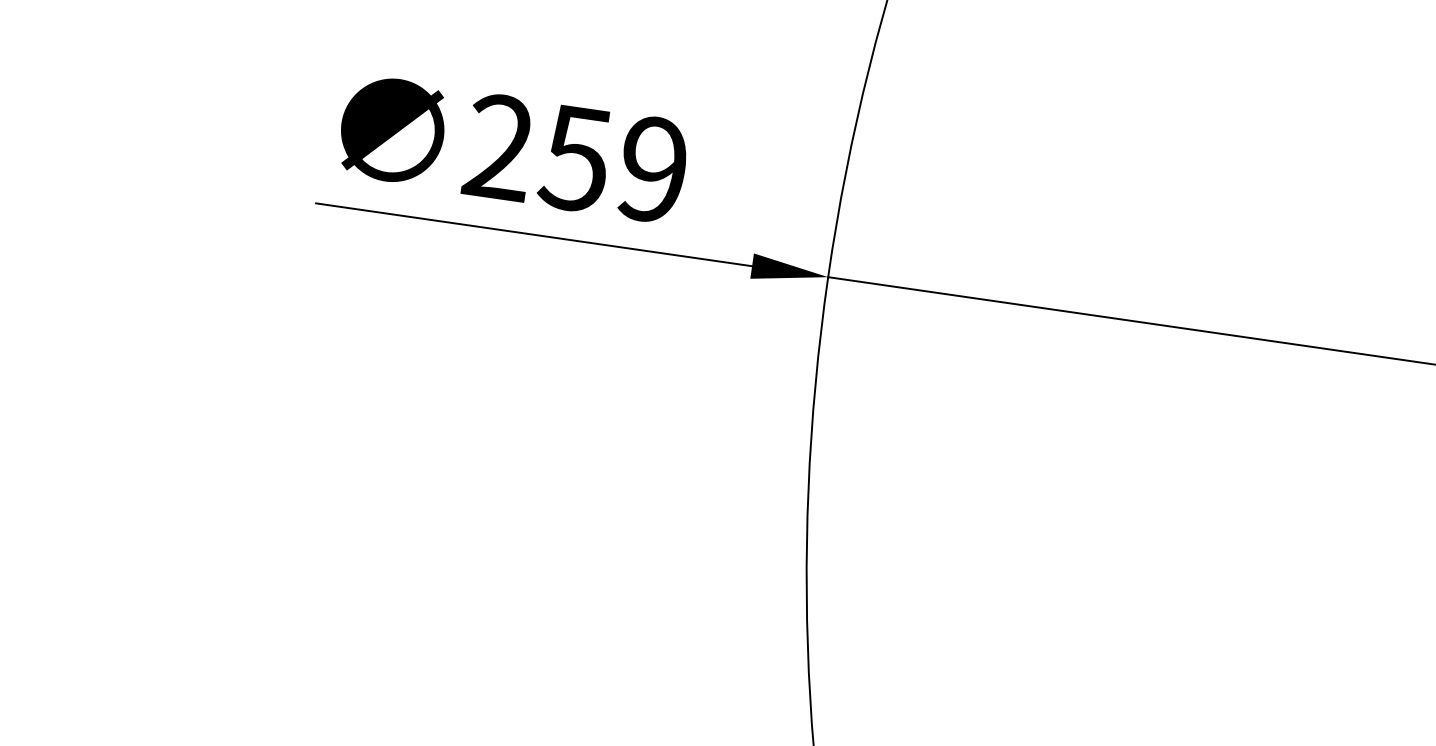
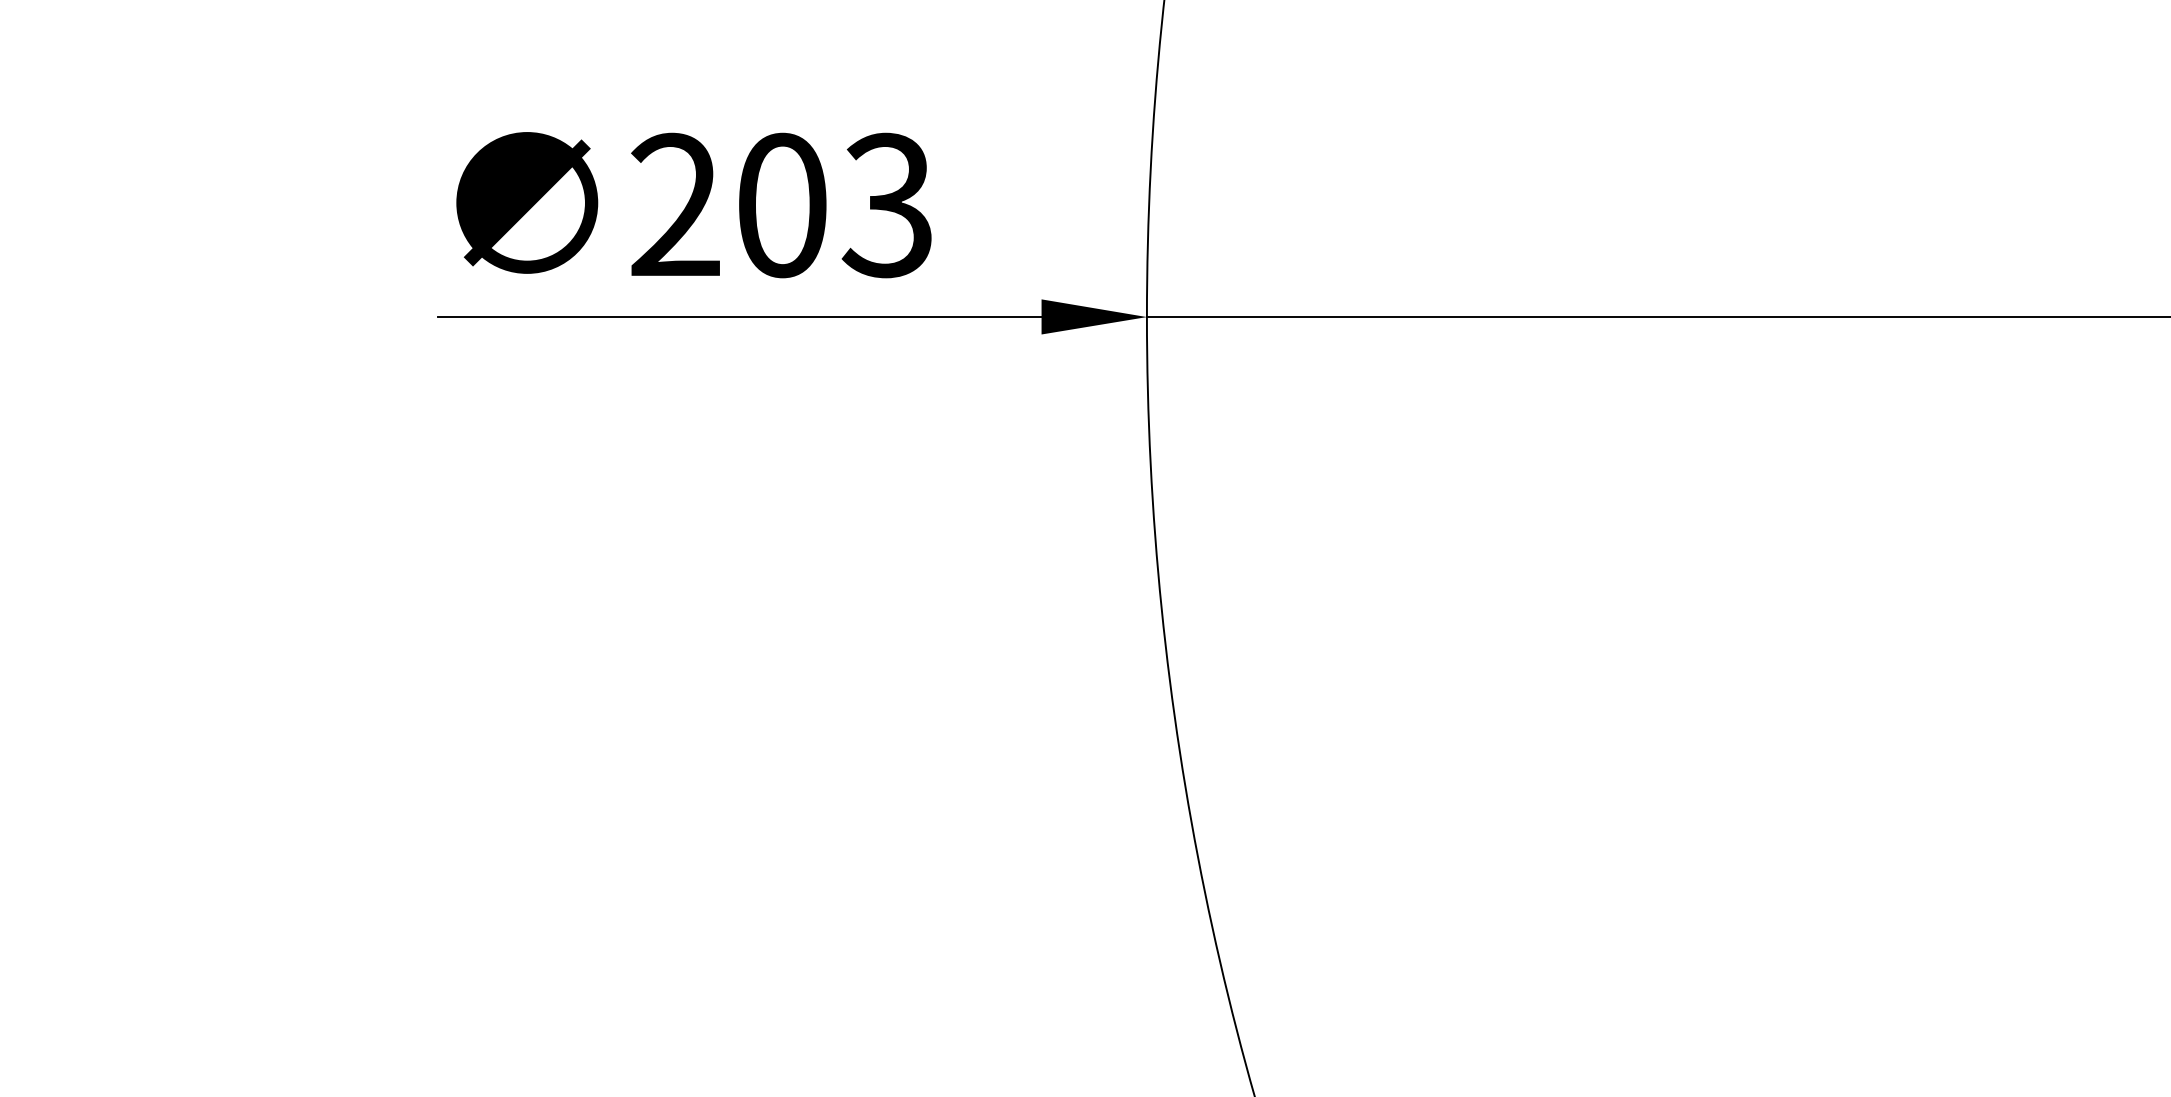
text: (613, 164) -> (833, 205), 259 -> 203

